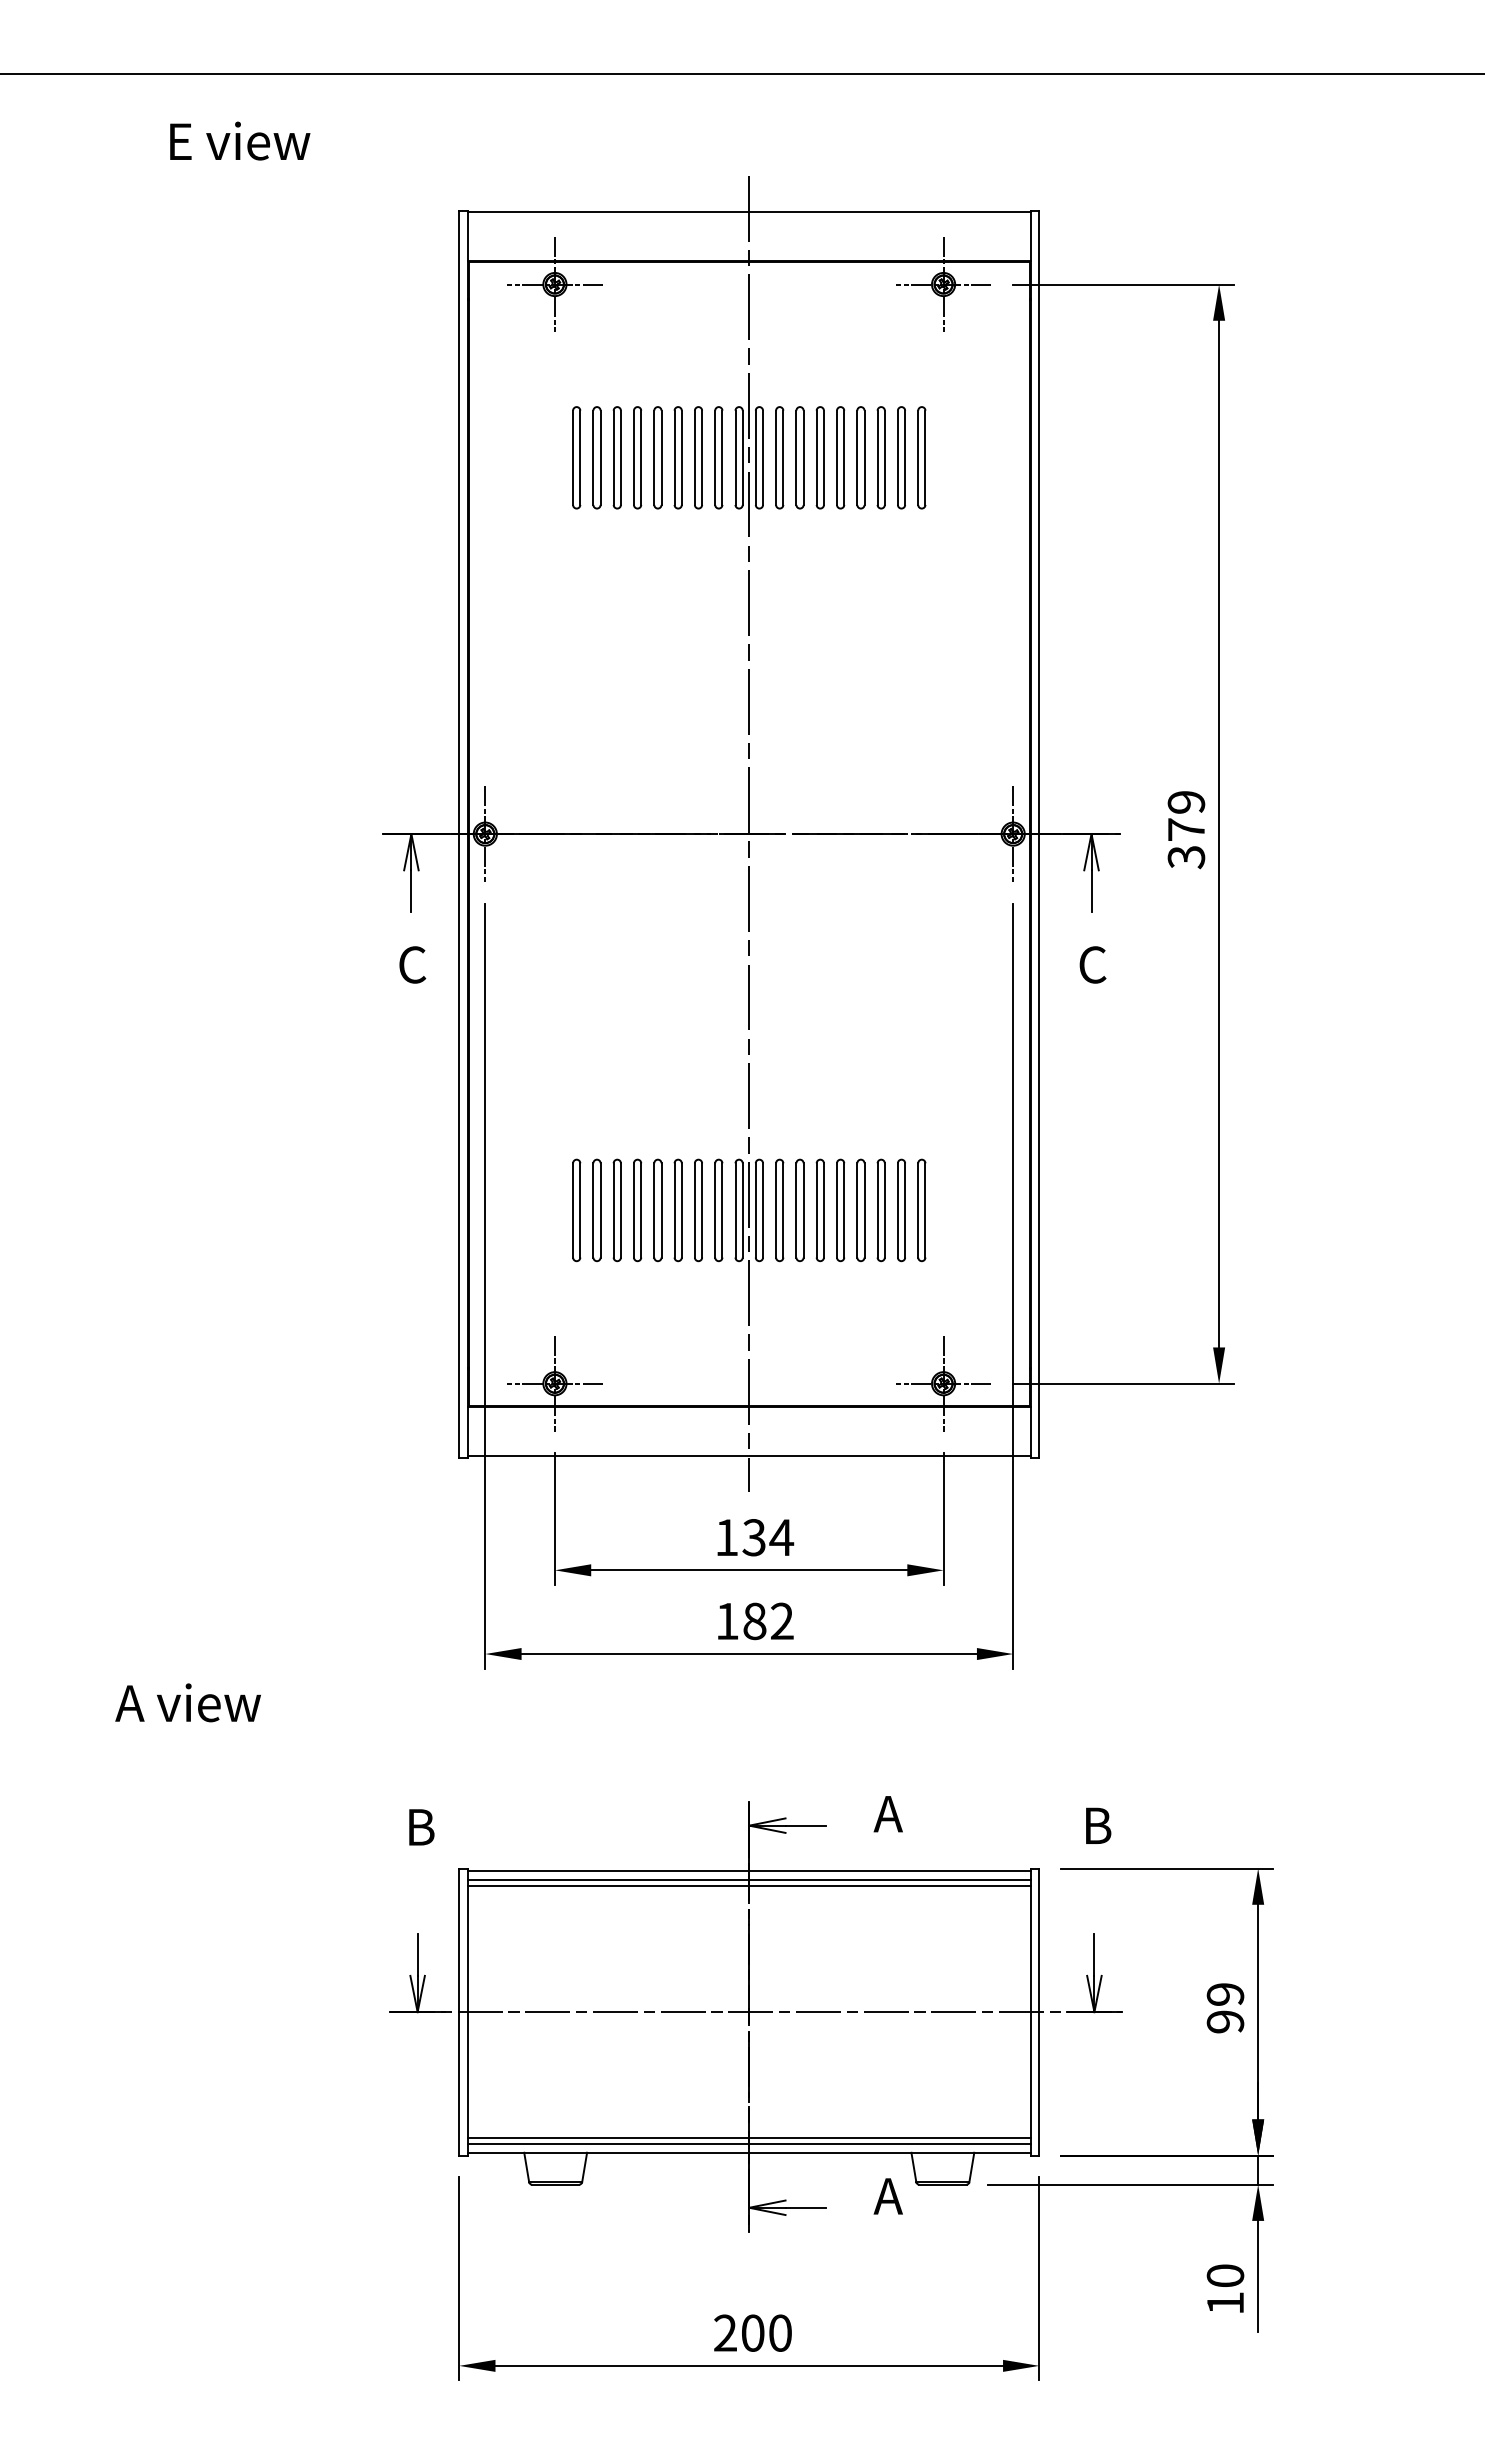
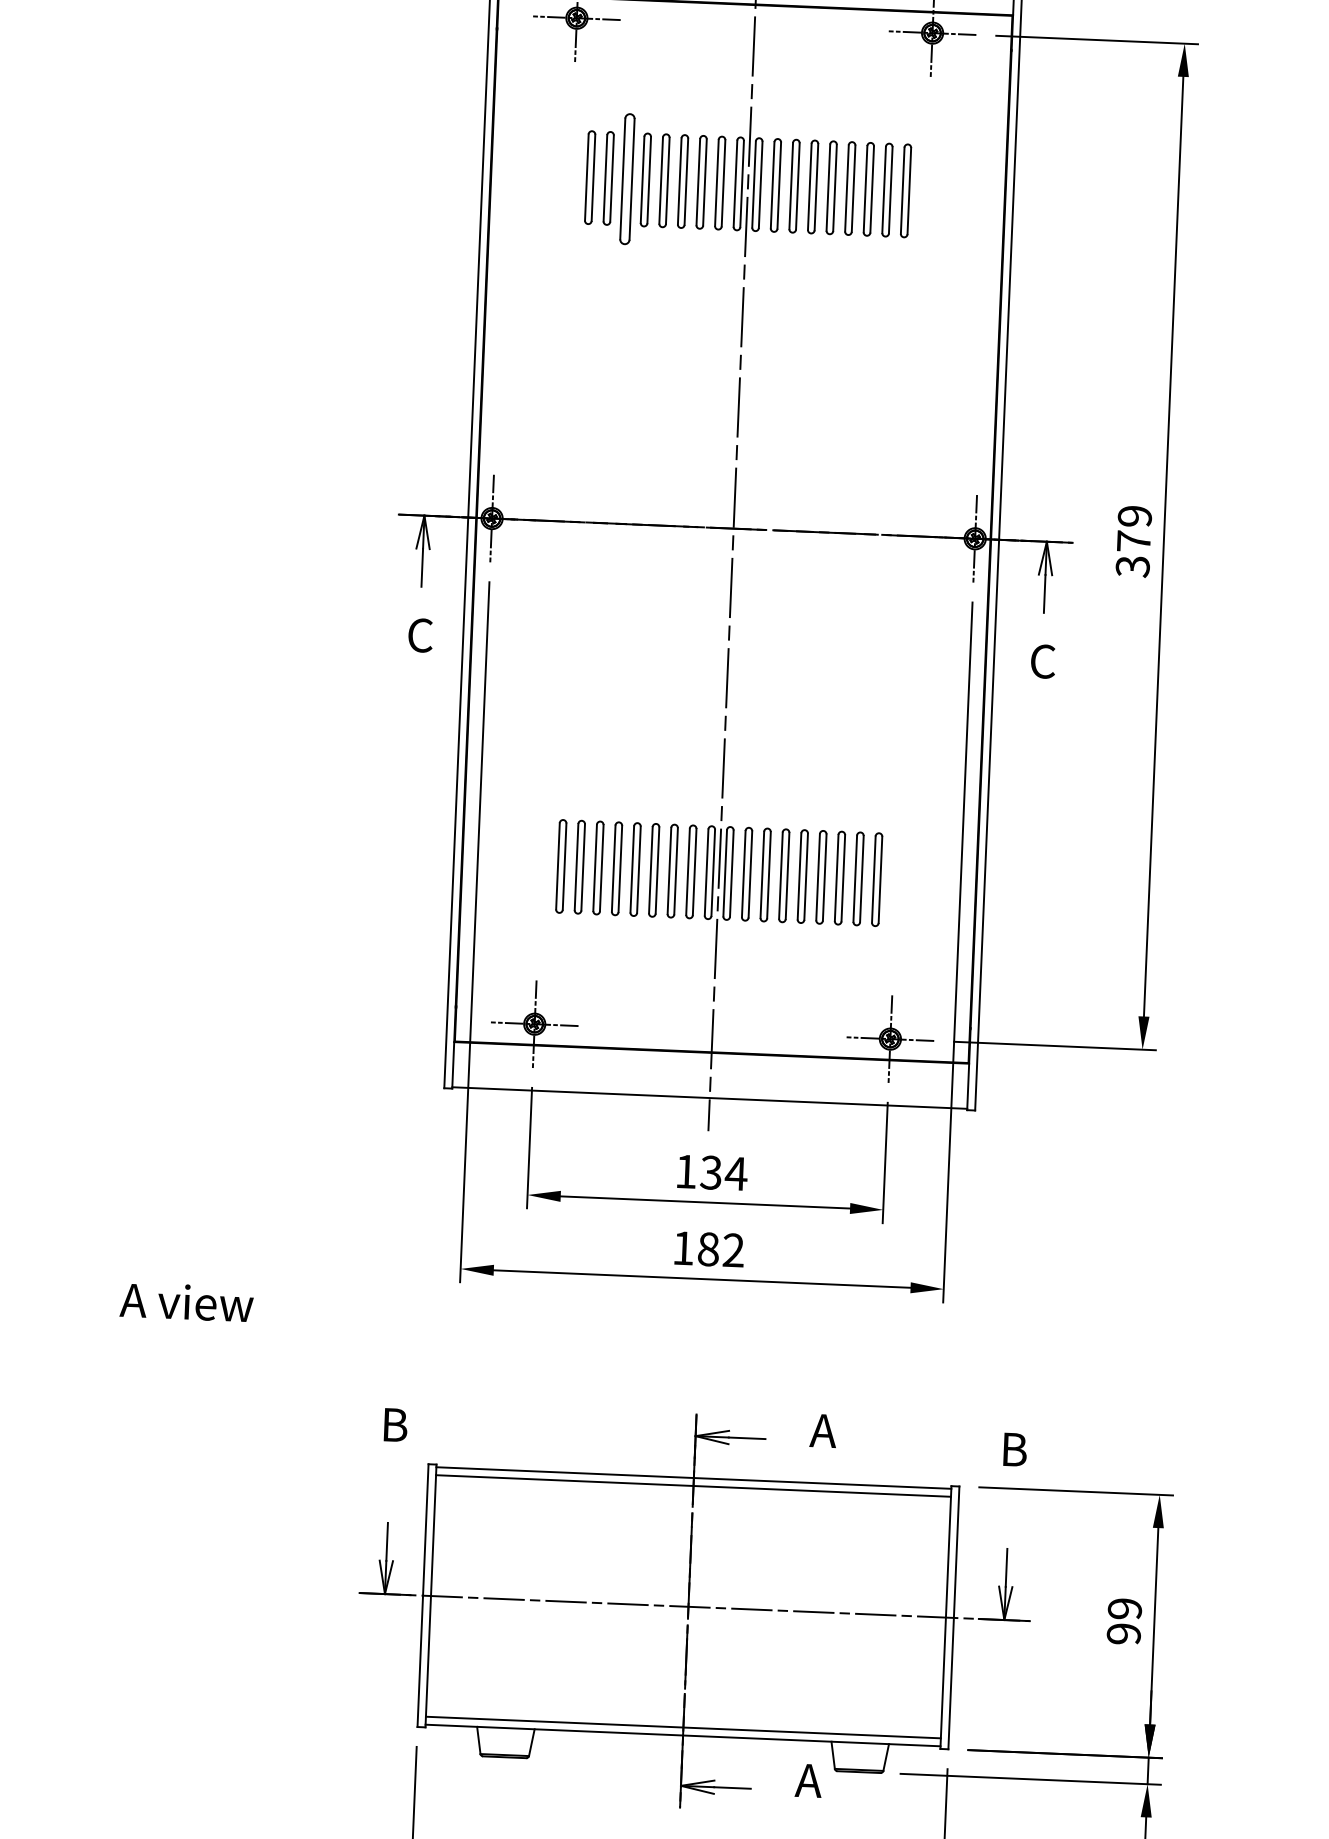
part: (616, 457) -> (626, 178), size x1.4
line: (748, 1885) -> (692, 1490), removed
line: (748, 2138) -> (682, 1722), removed

